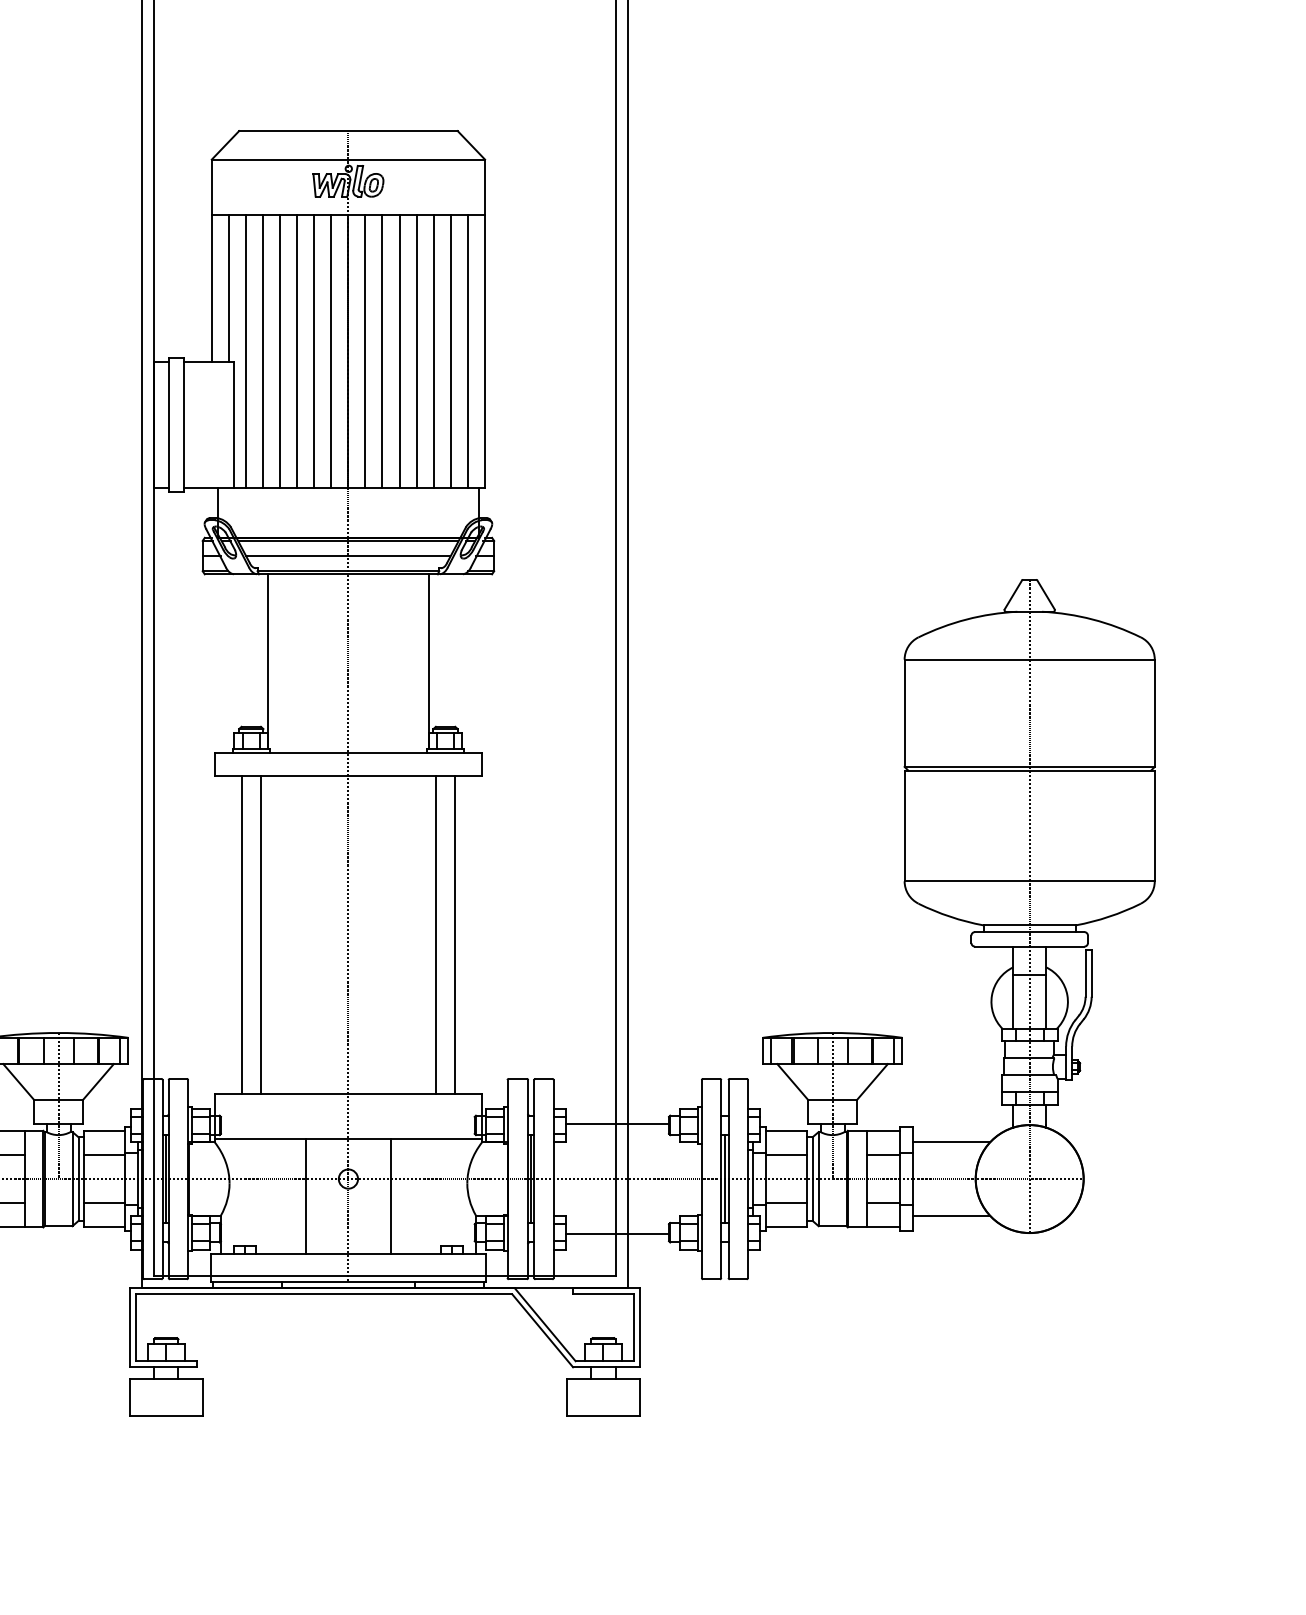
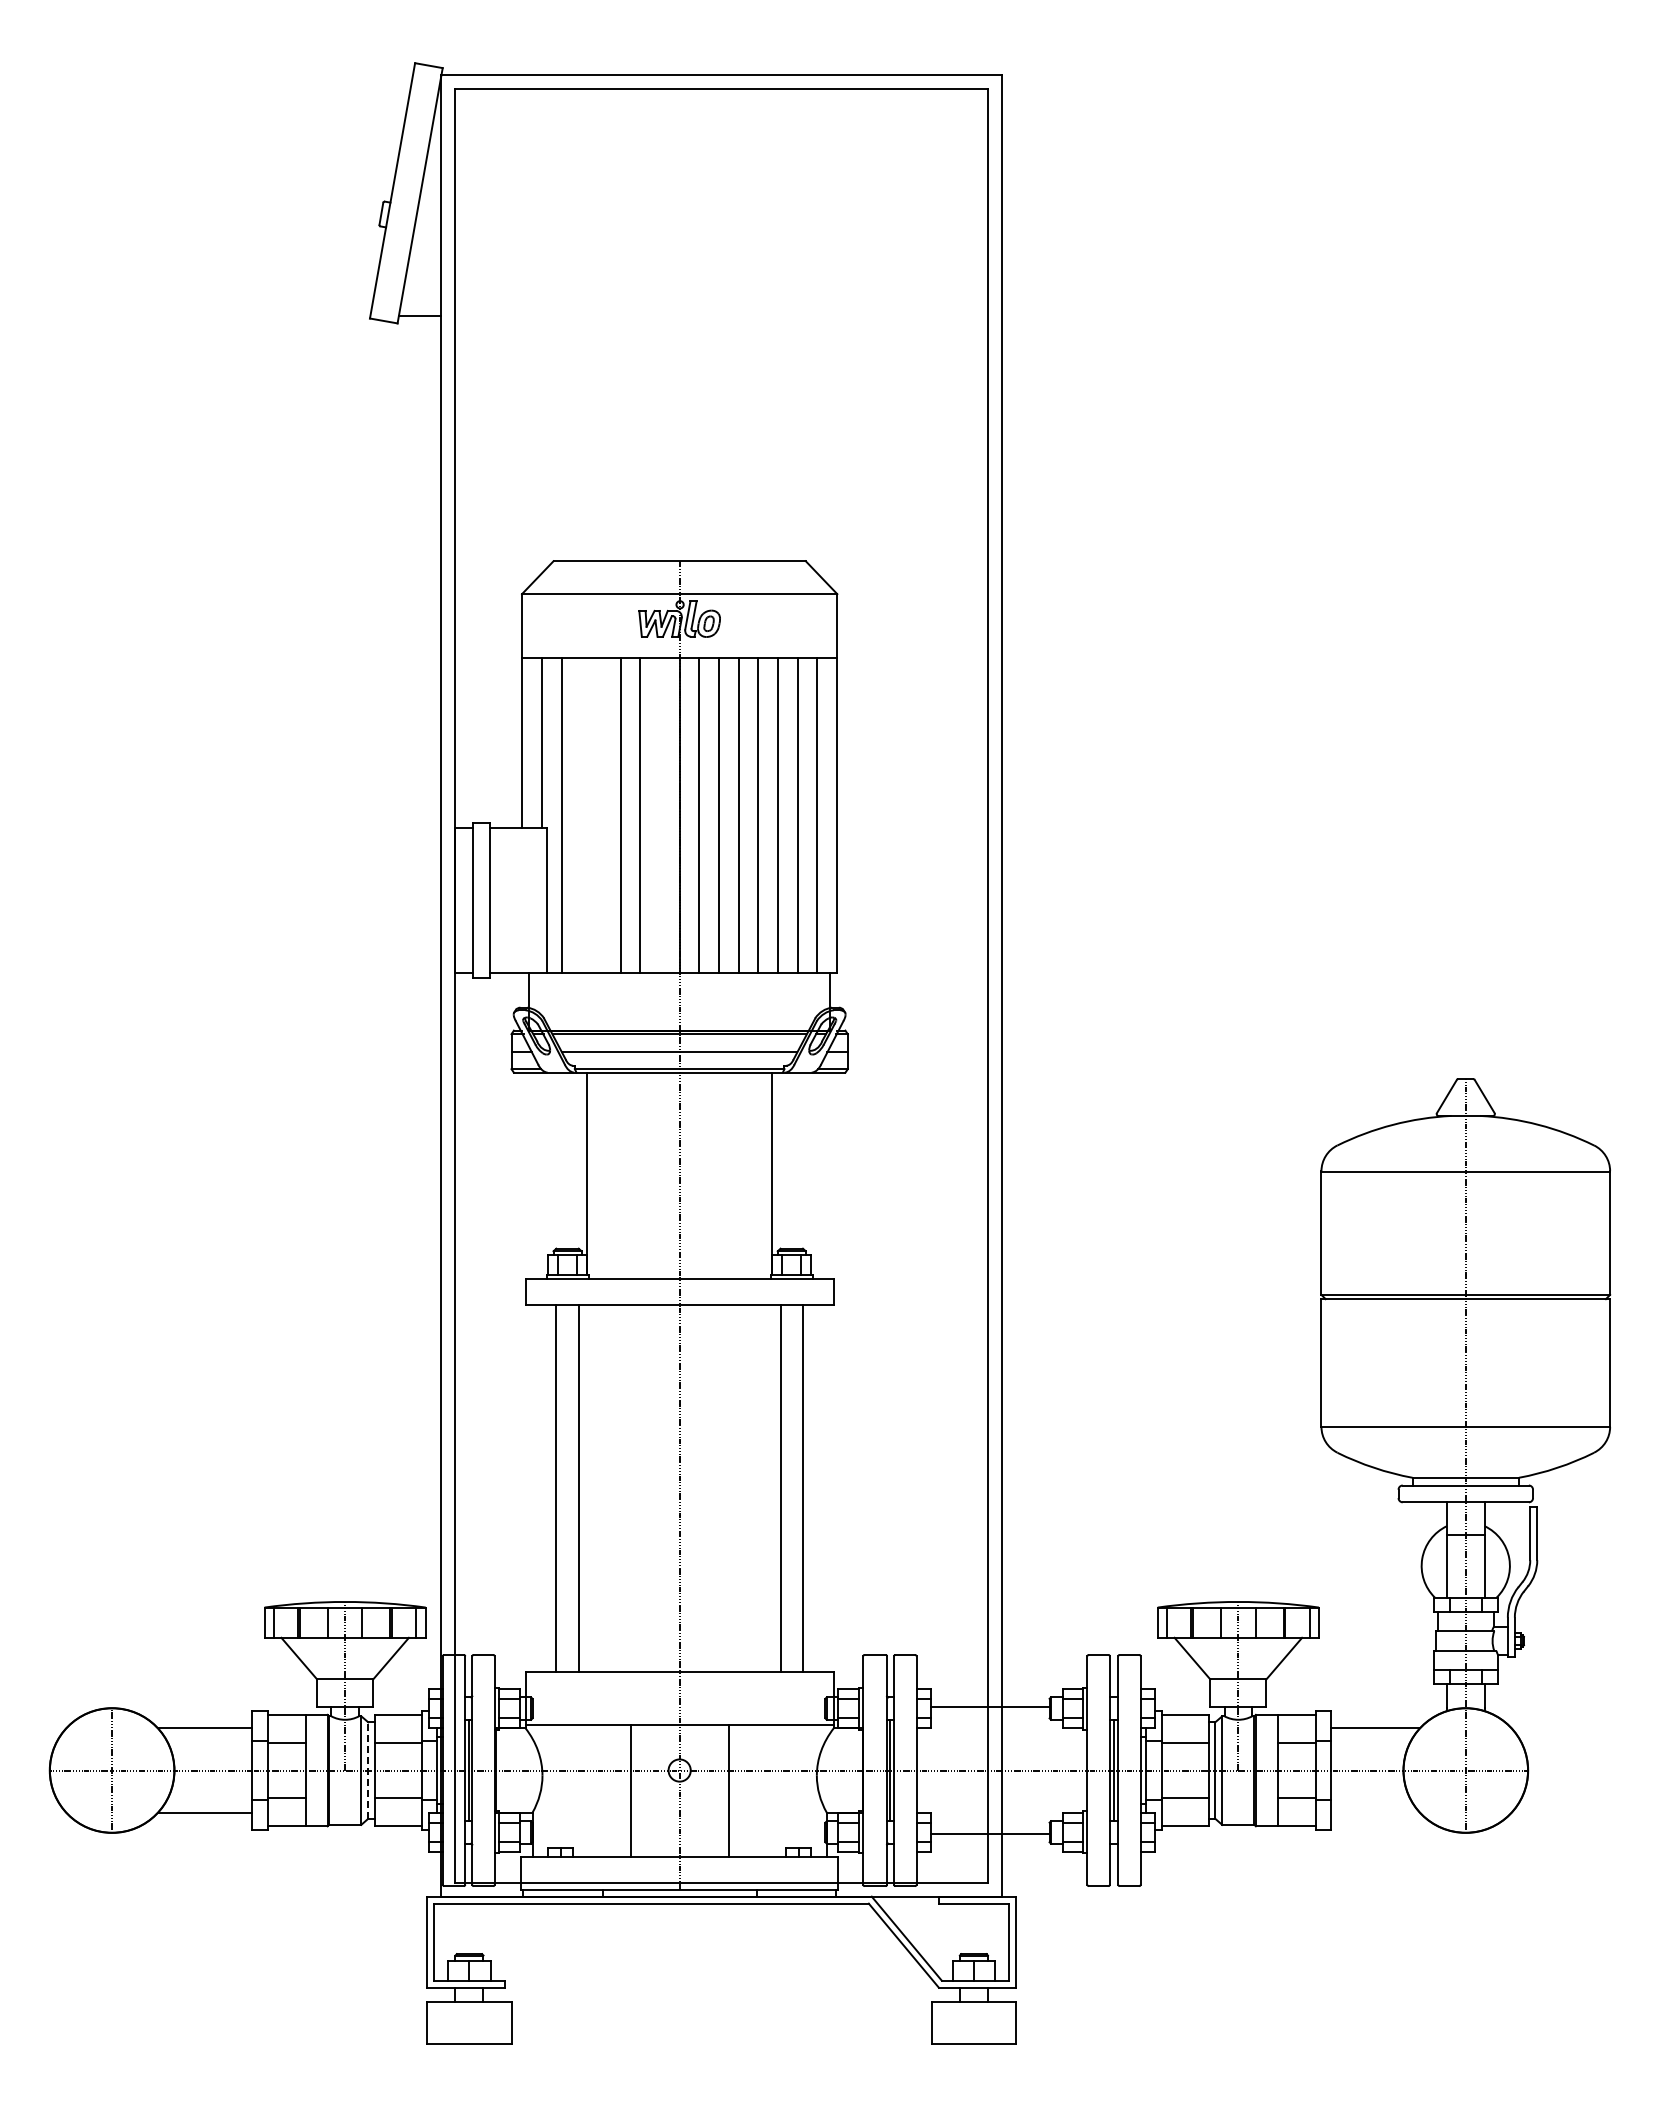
line: (263, 351) -> (581, 815), removed
line: (280, 351) -> (601, 815), removed
line: (331, 351) -> (660, 815), removed
line: (78, 1179) -> (368, 1770), solid -> dashed
line: (951, 1215) -> (1375, 1812), removed

